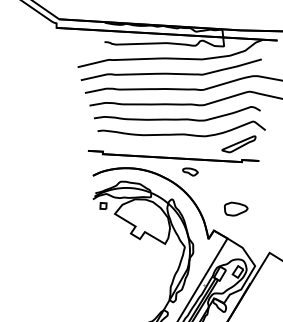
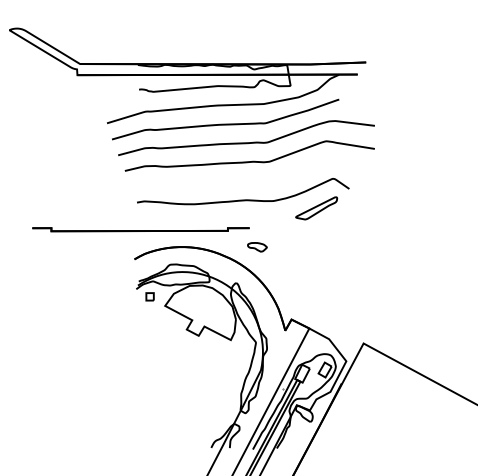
curve: (179, 118) -> (239, 180), removed
part: (173, 156) -> (140, 229), moved
part: (235, 209) -> (317, 291), removed

